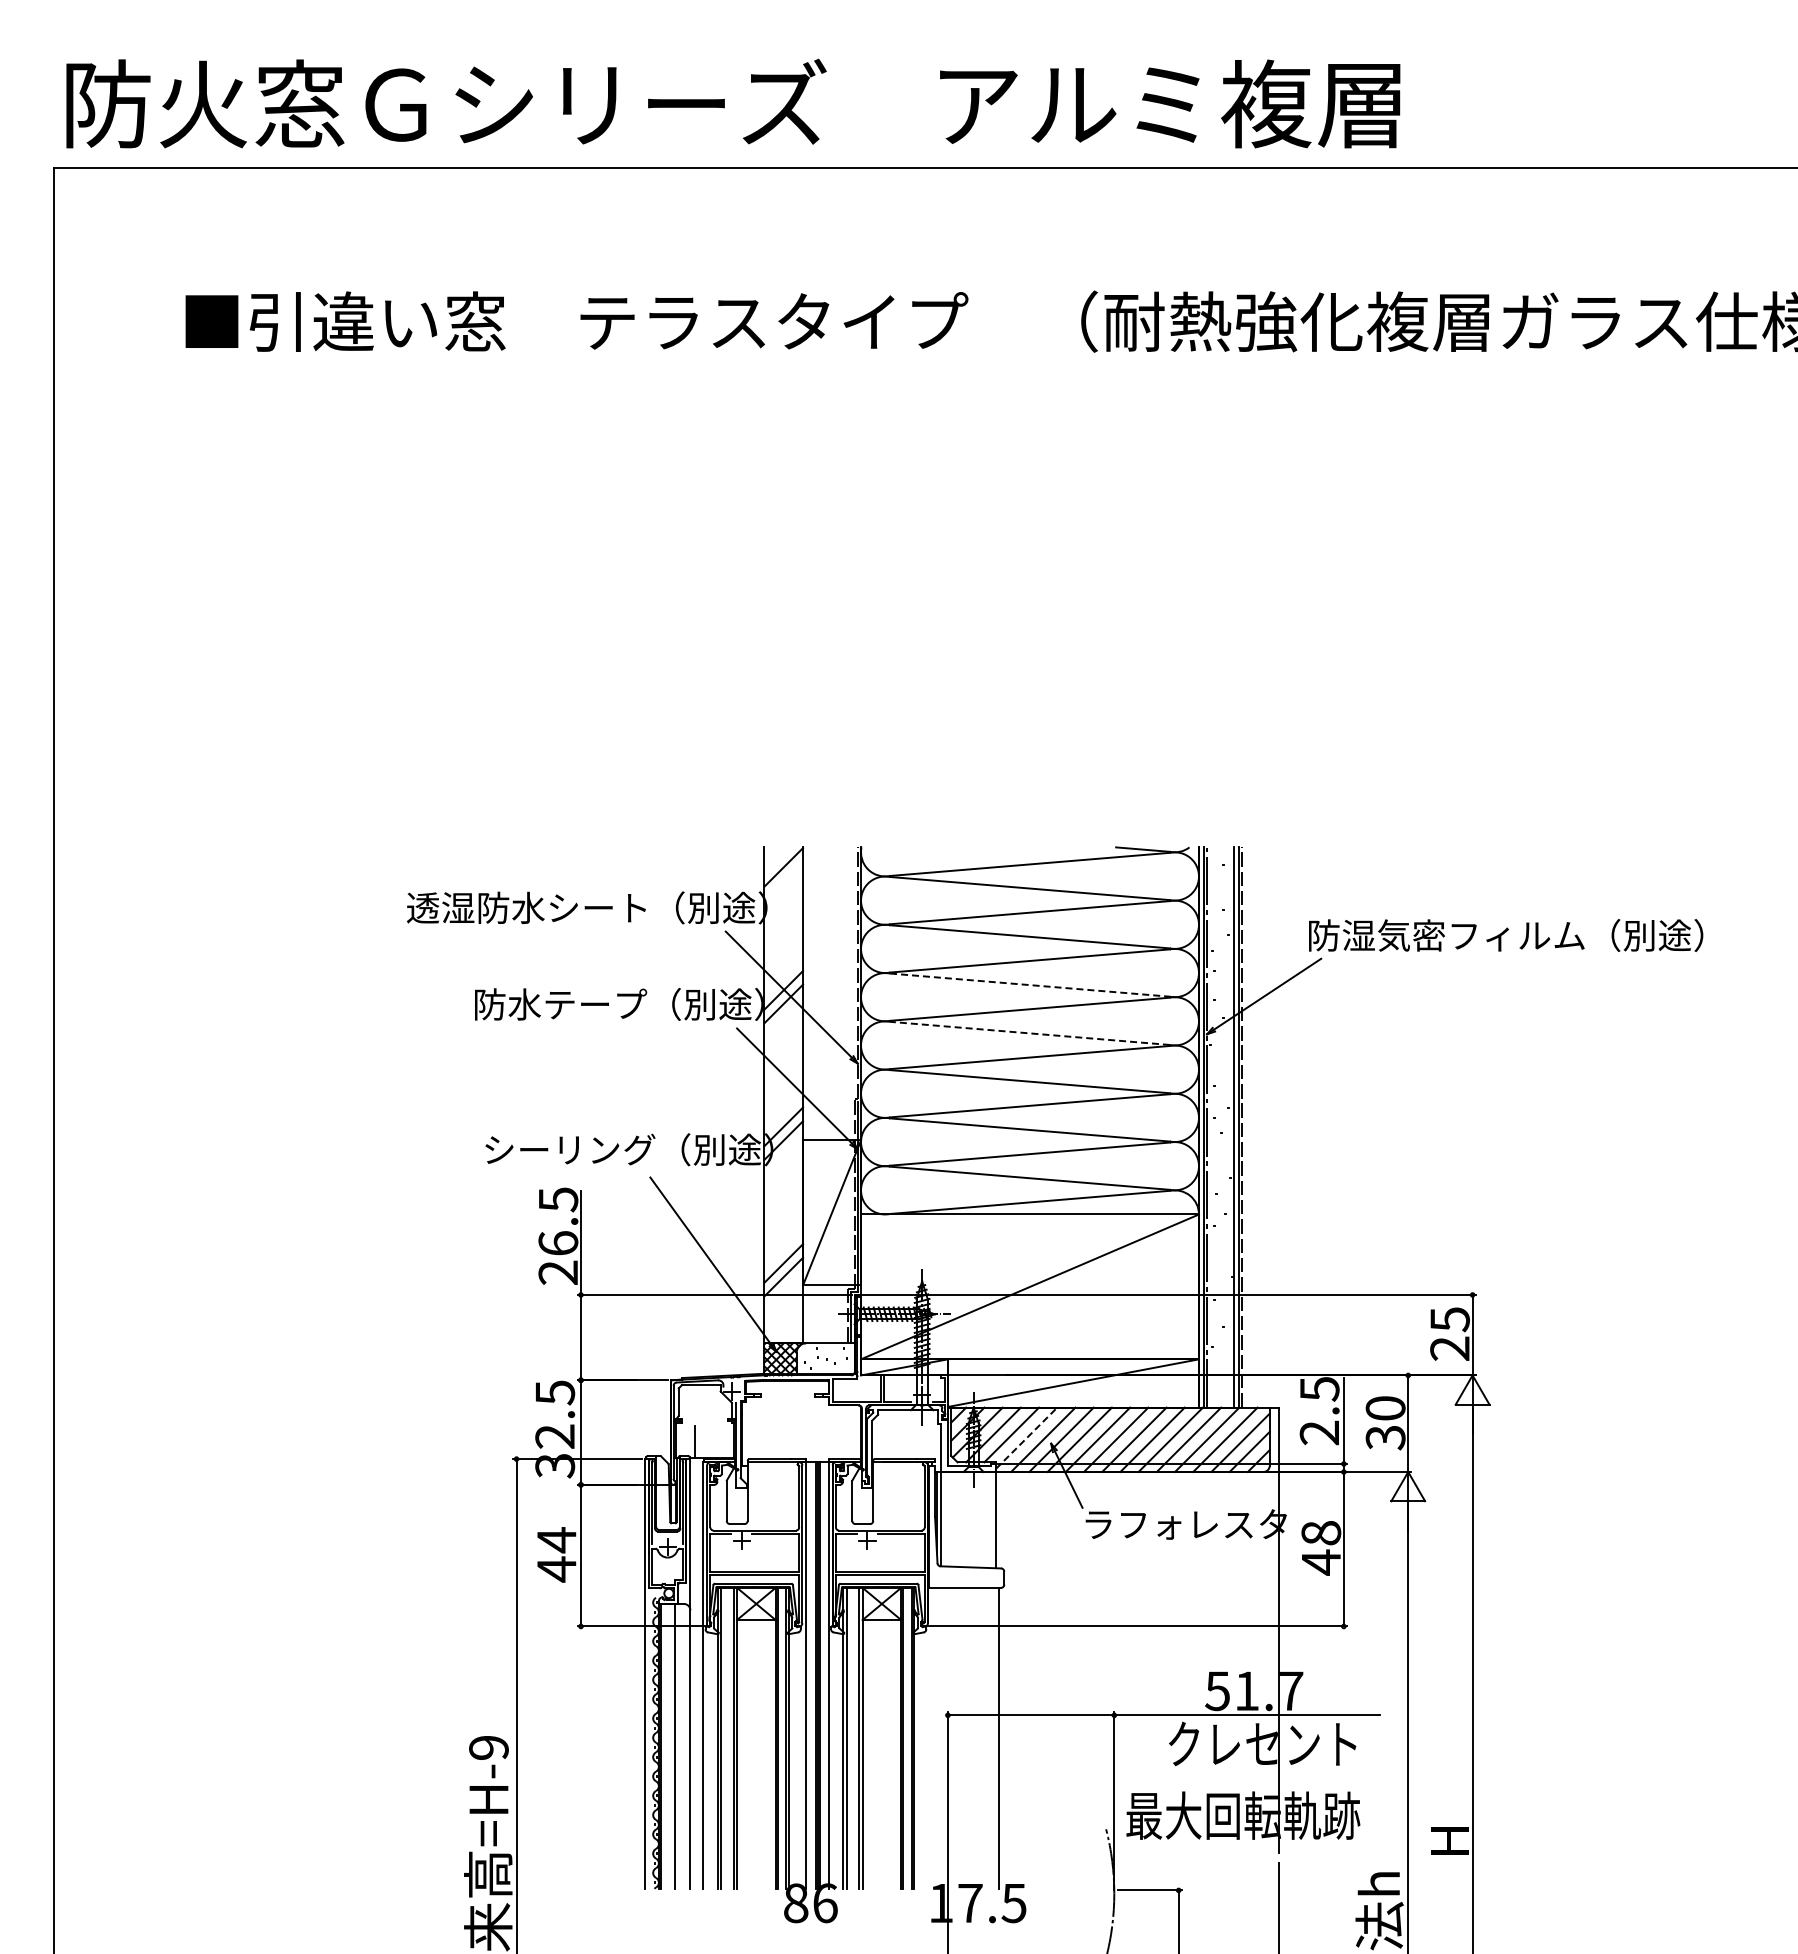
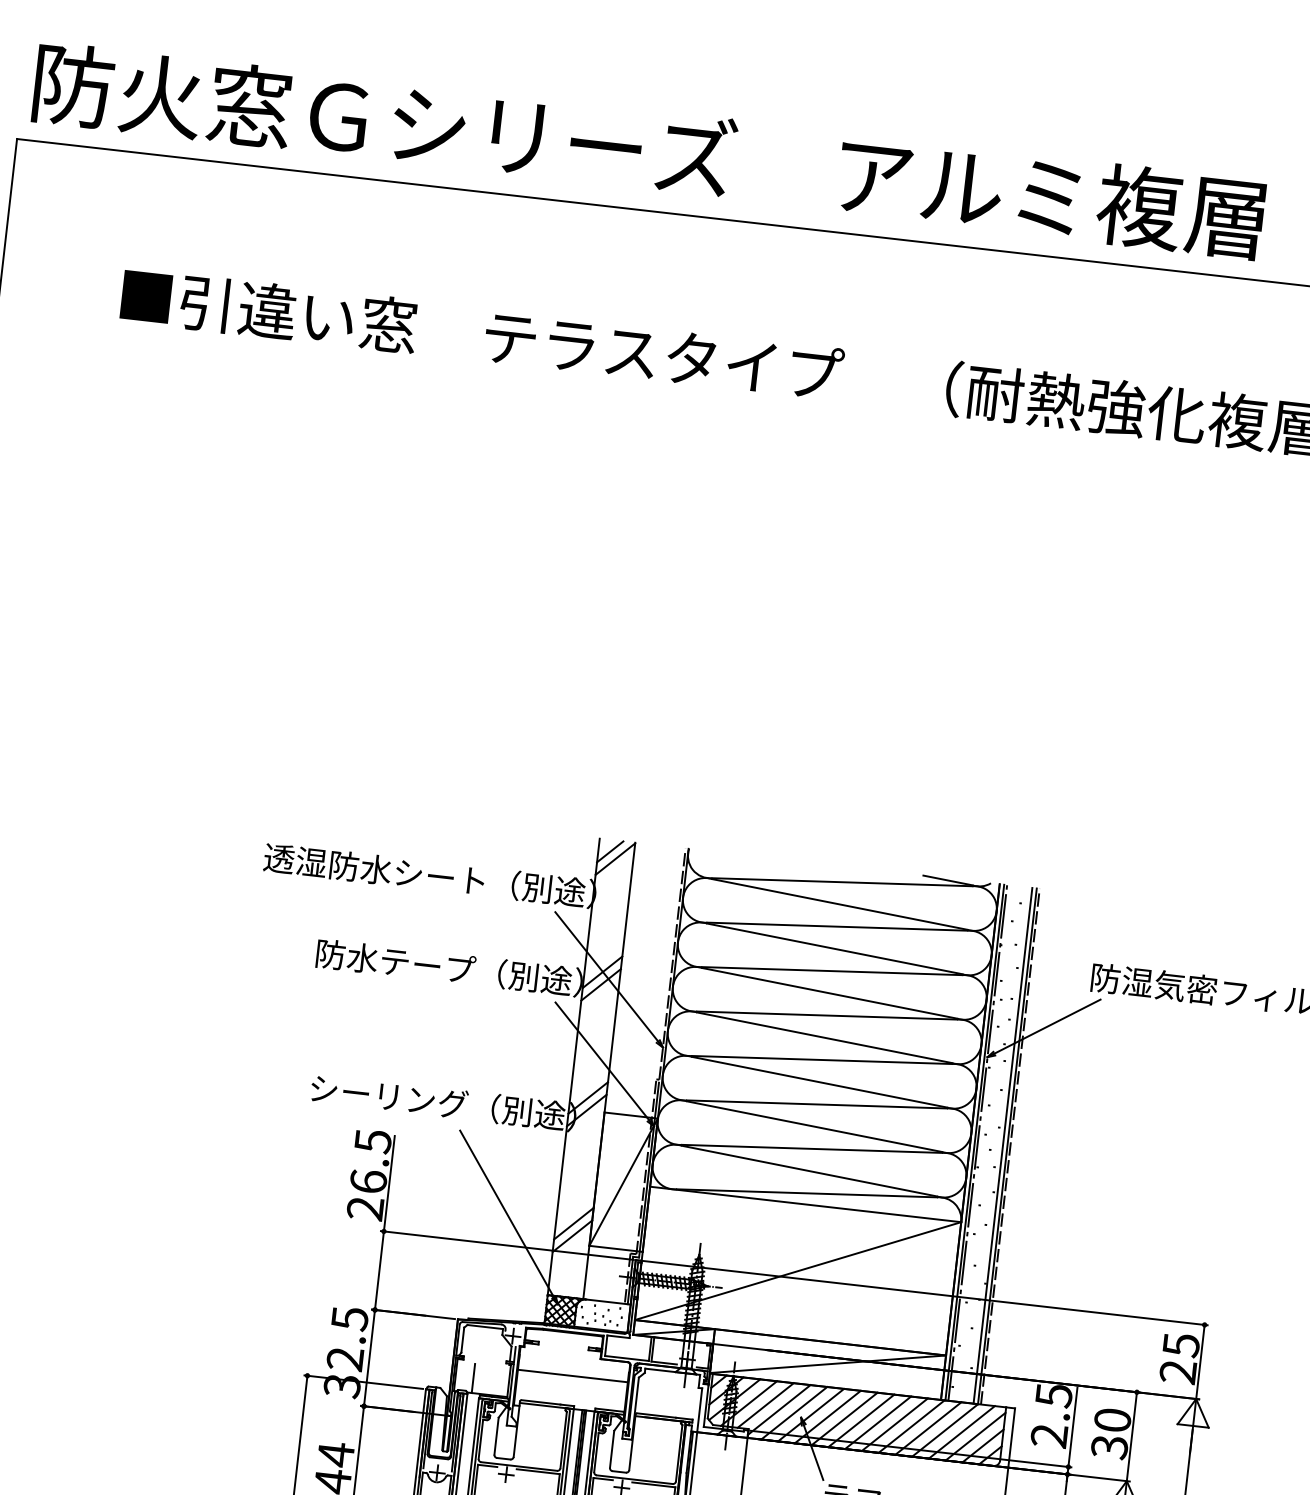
line: (777, 860) -> (610, 852), added
line: (1030, 985) -> (830, 993), dashed -> solid
line: (1029, 1033) -> (824, 1037), dashed -> solid
line: (801, 1426) -> (573, 1375), added
line: (1027, 1437) -> (779, 1409), dashed -> solid

